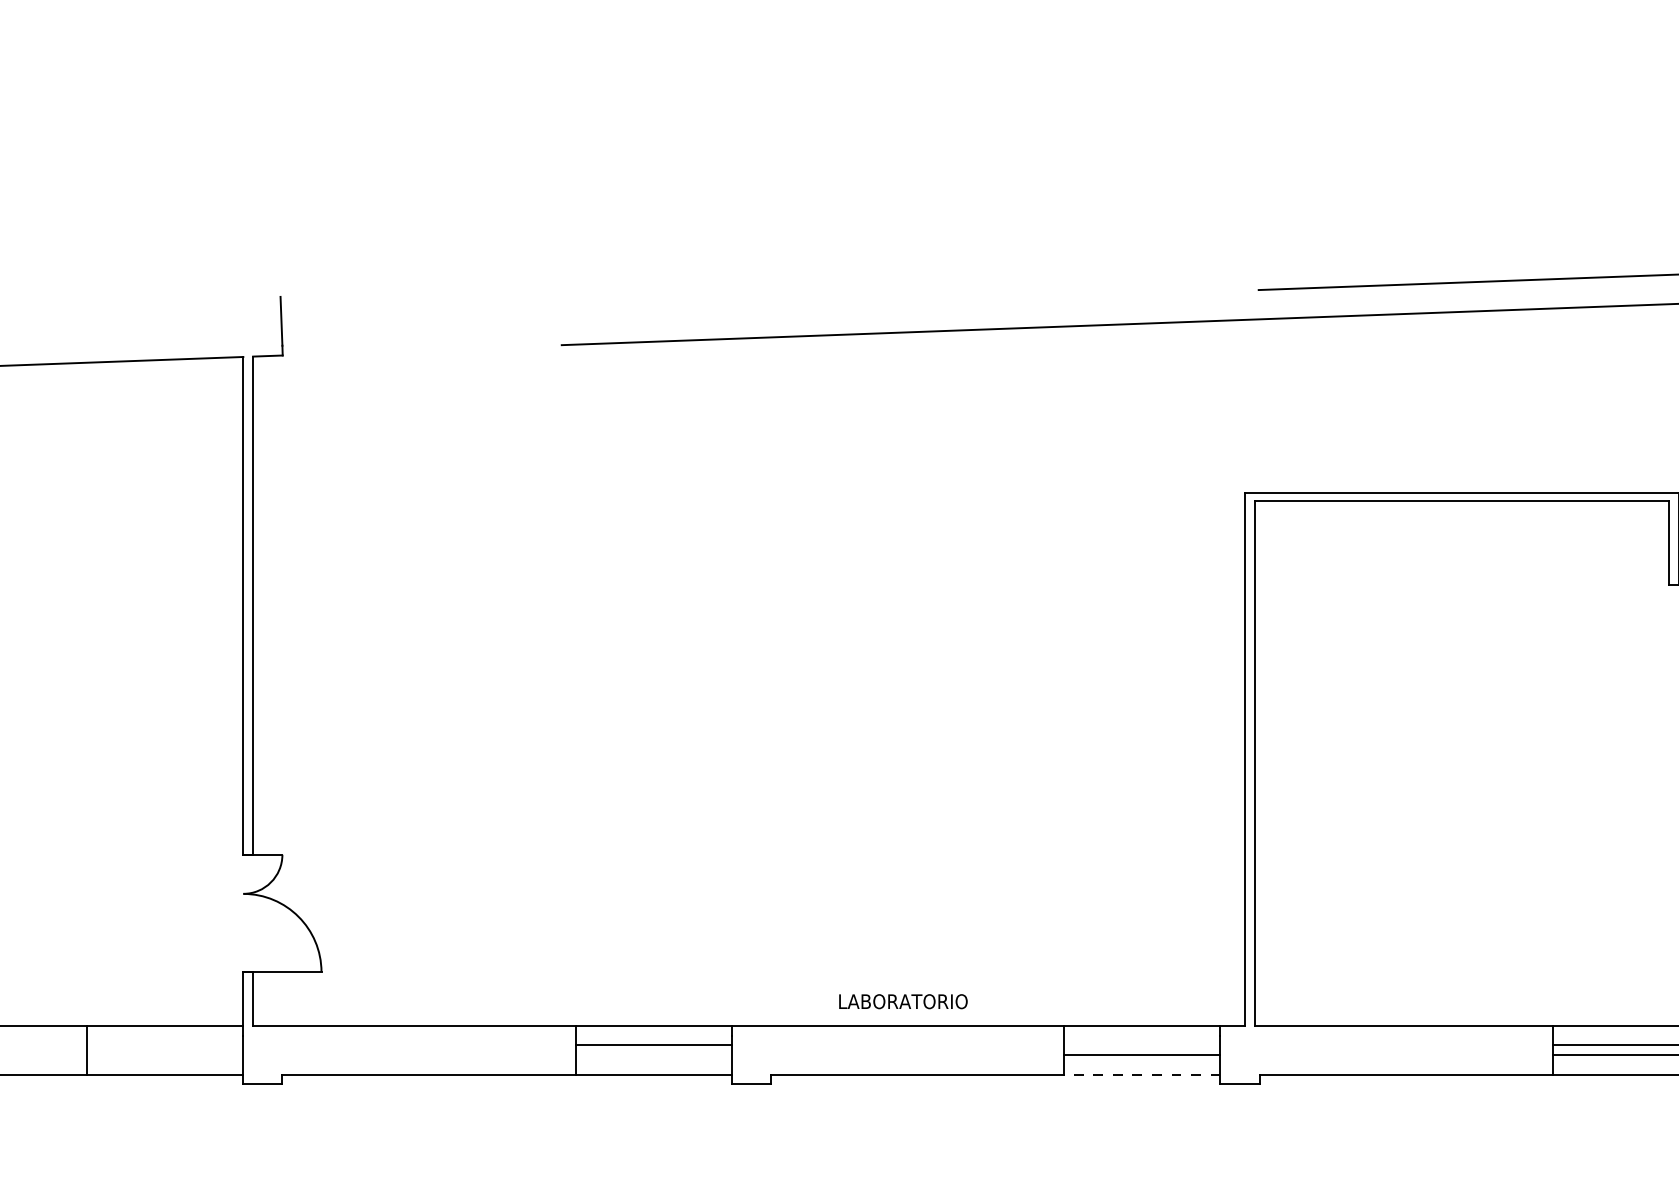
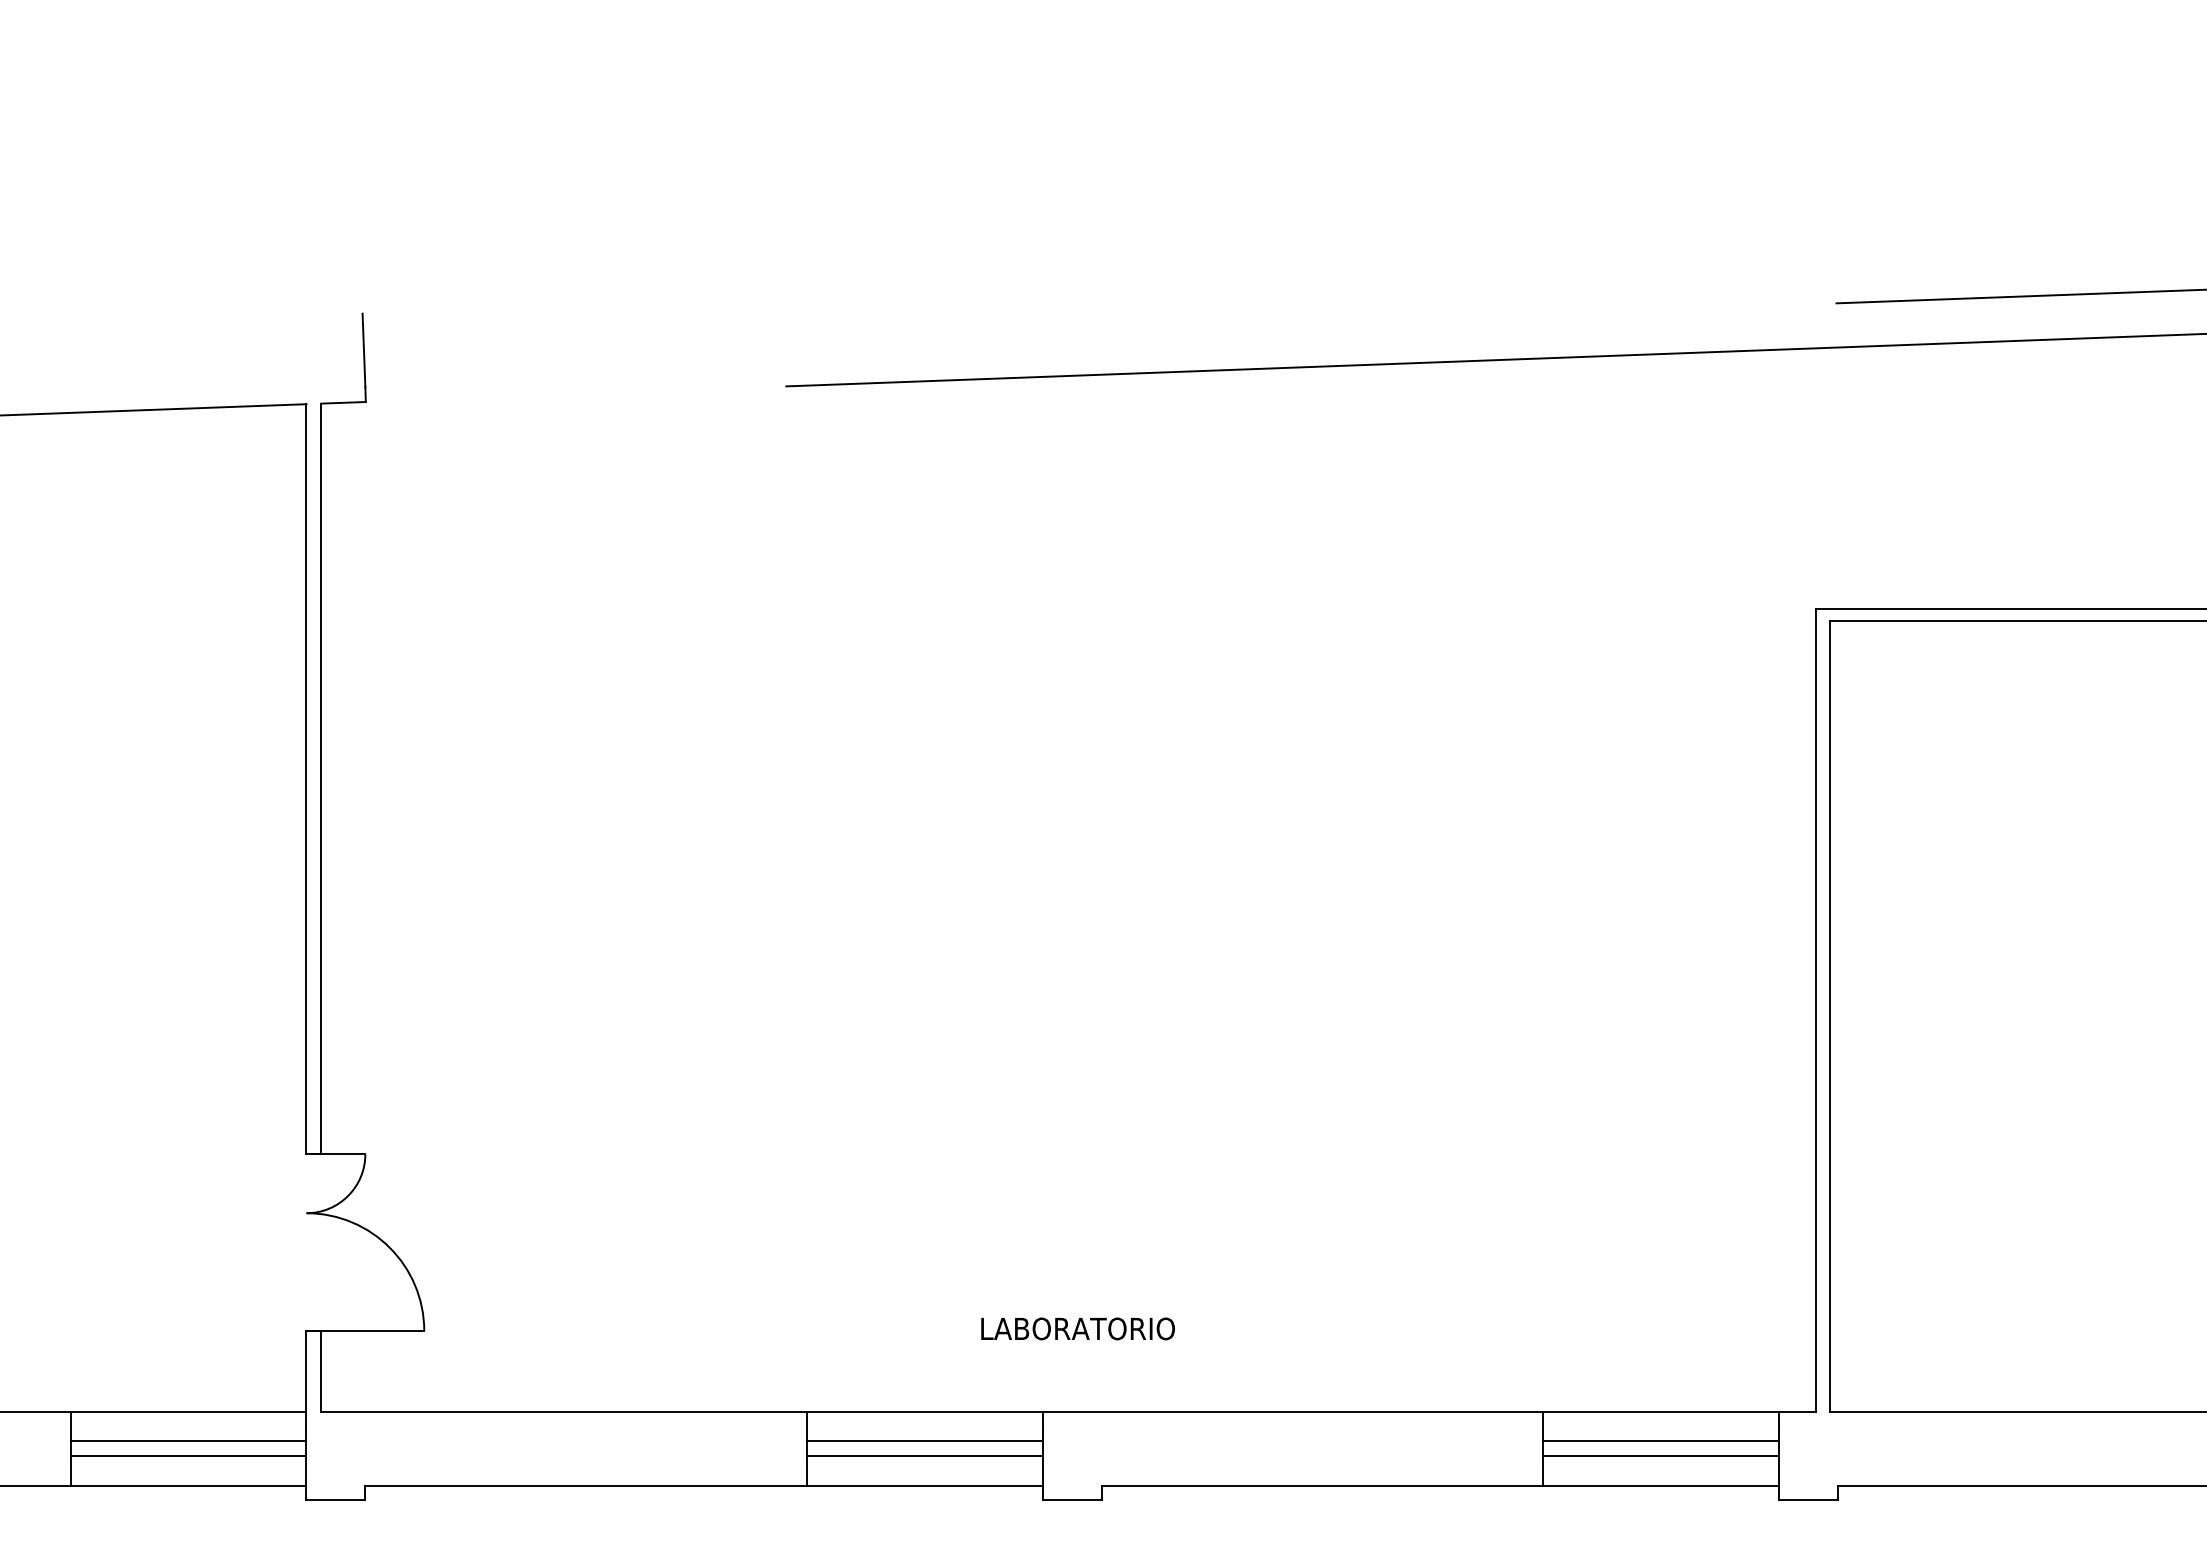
text: (903, 1001) -> (1078, 1328), moved
line: (165, 1045) -> (189, 1441), added
line: (1142, 1045) -> (1661, 1441), added
line: (165, 1055) -> (189, 1456), added
line: (653, 1055) -> (924, 1456), added
line: (1141, 1074) -> (1659, 1485), dashed -> solid

